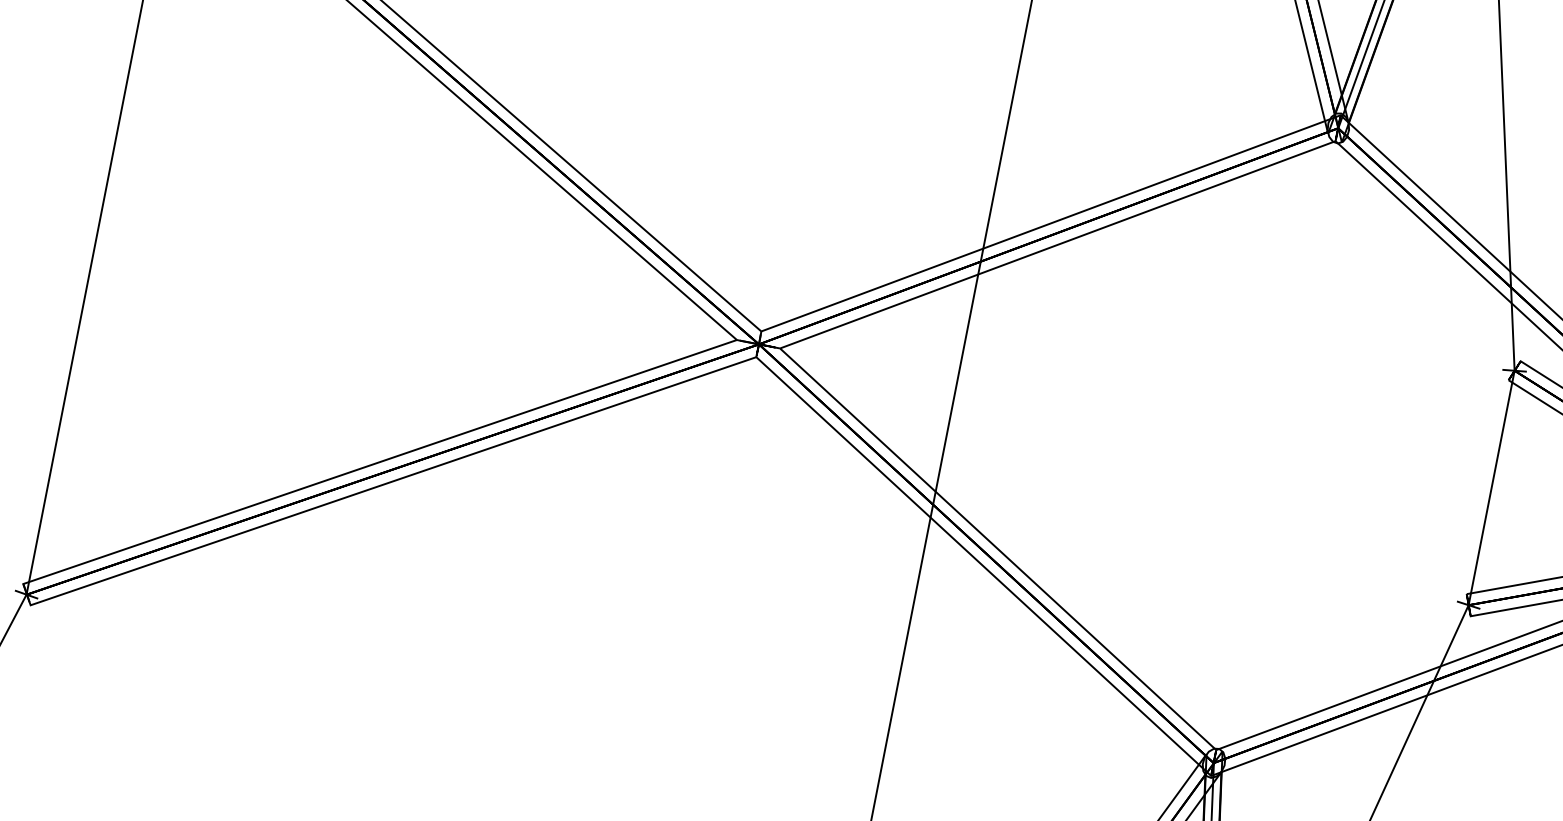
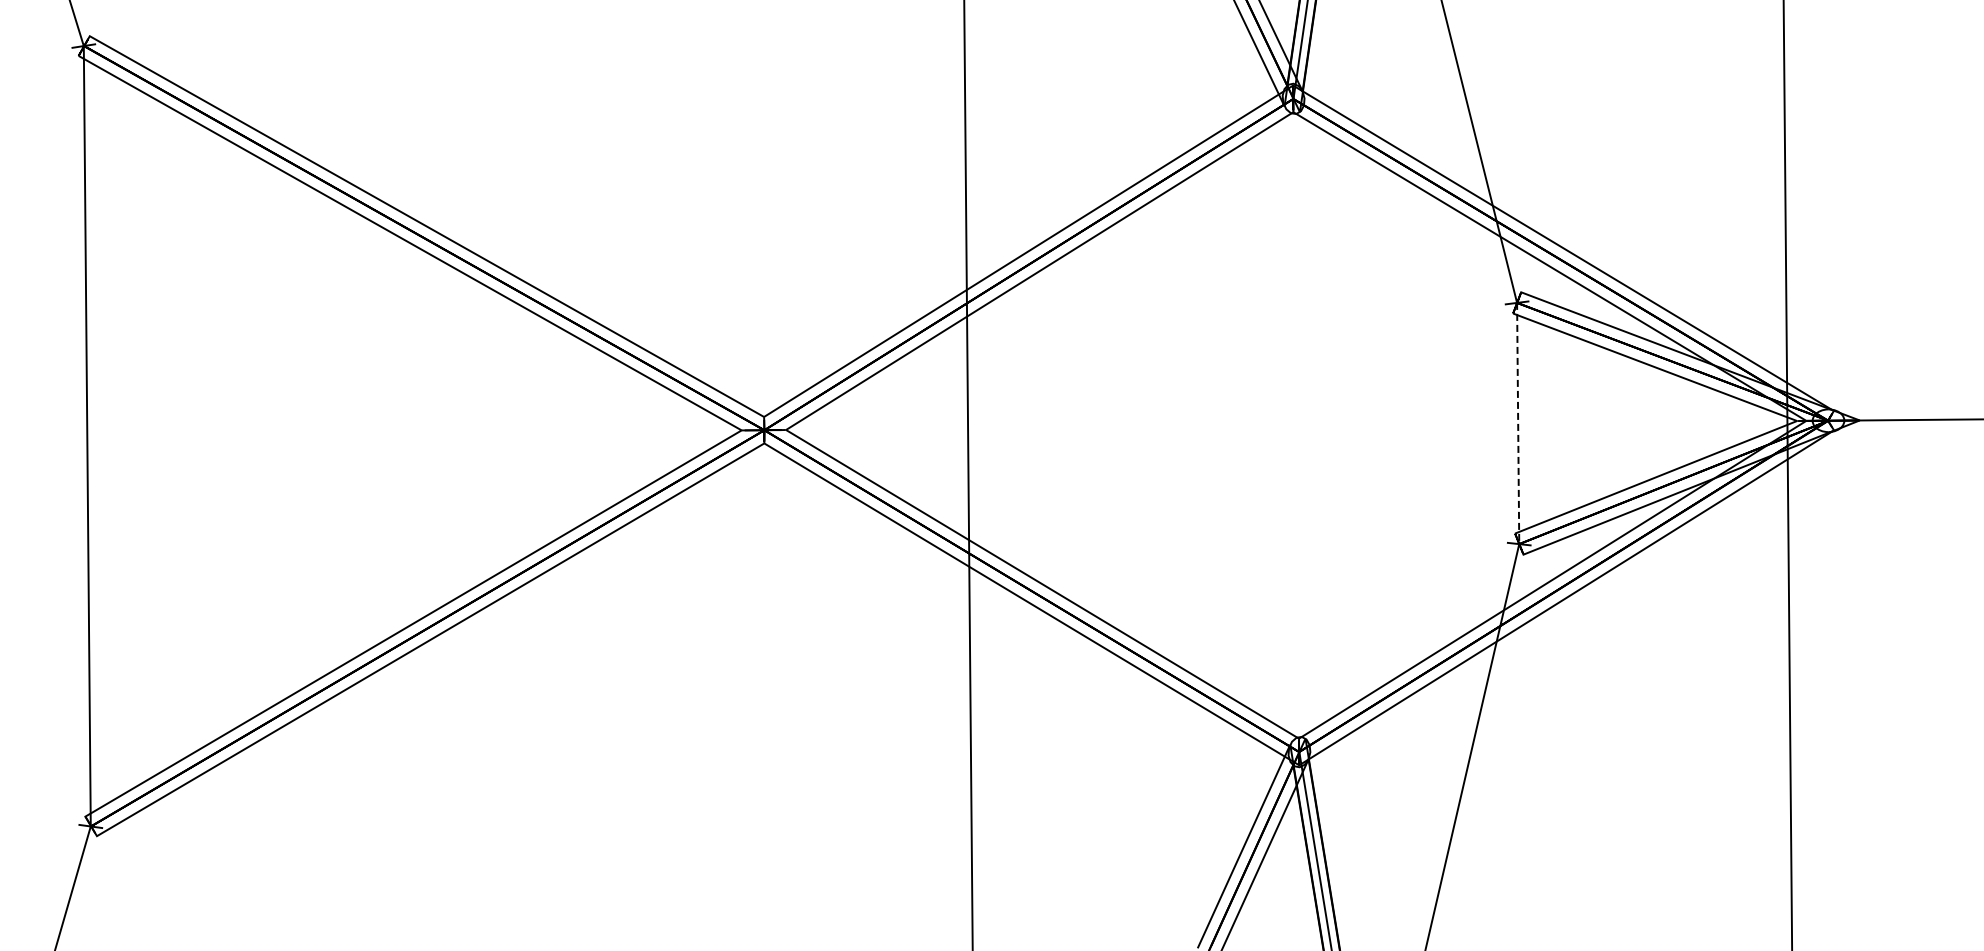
line: (1491, 488) -> (1518, 423), solid -> dashed

